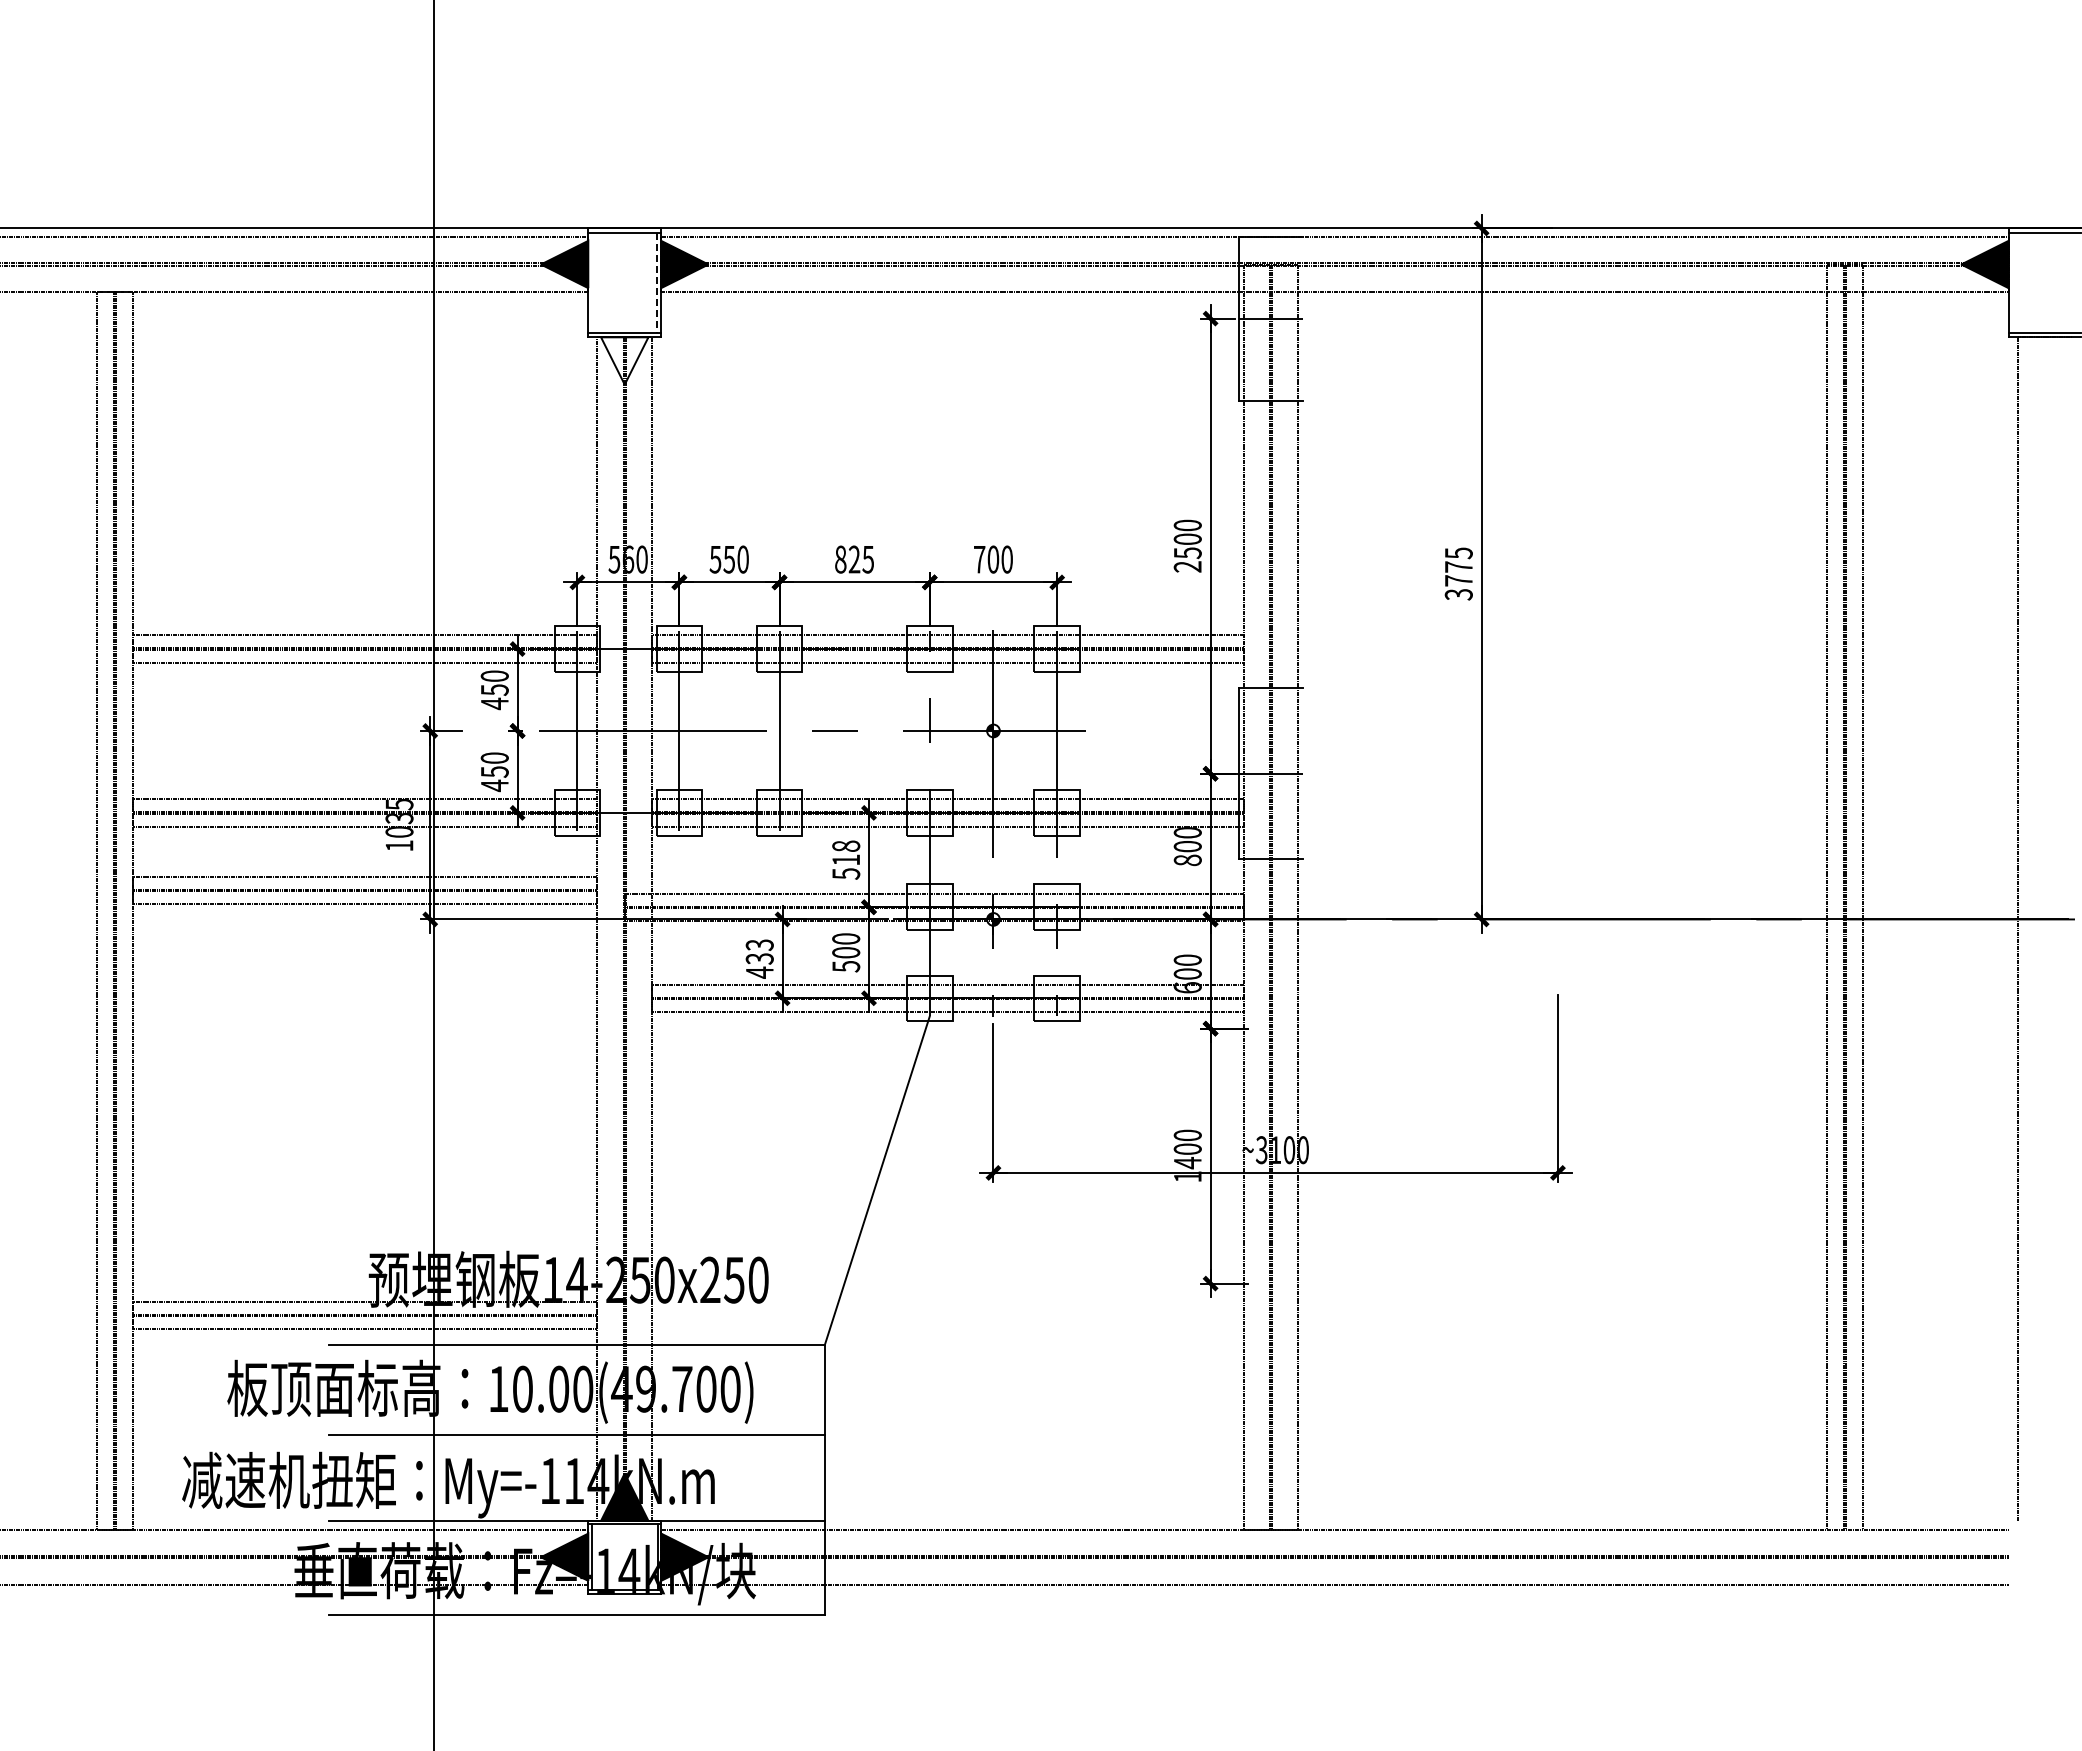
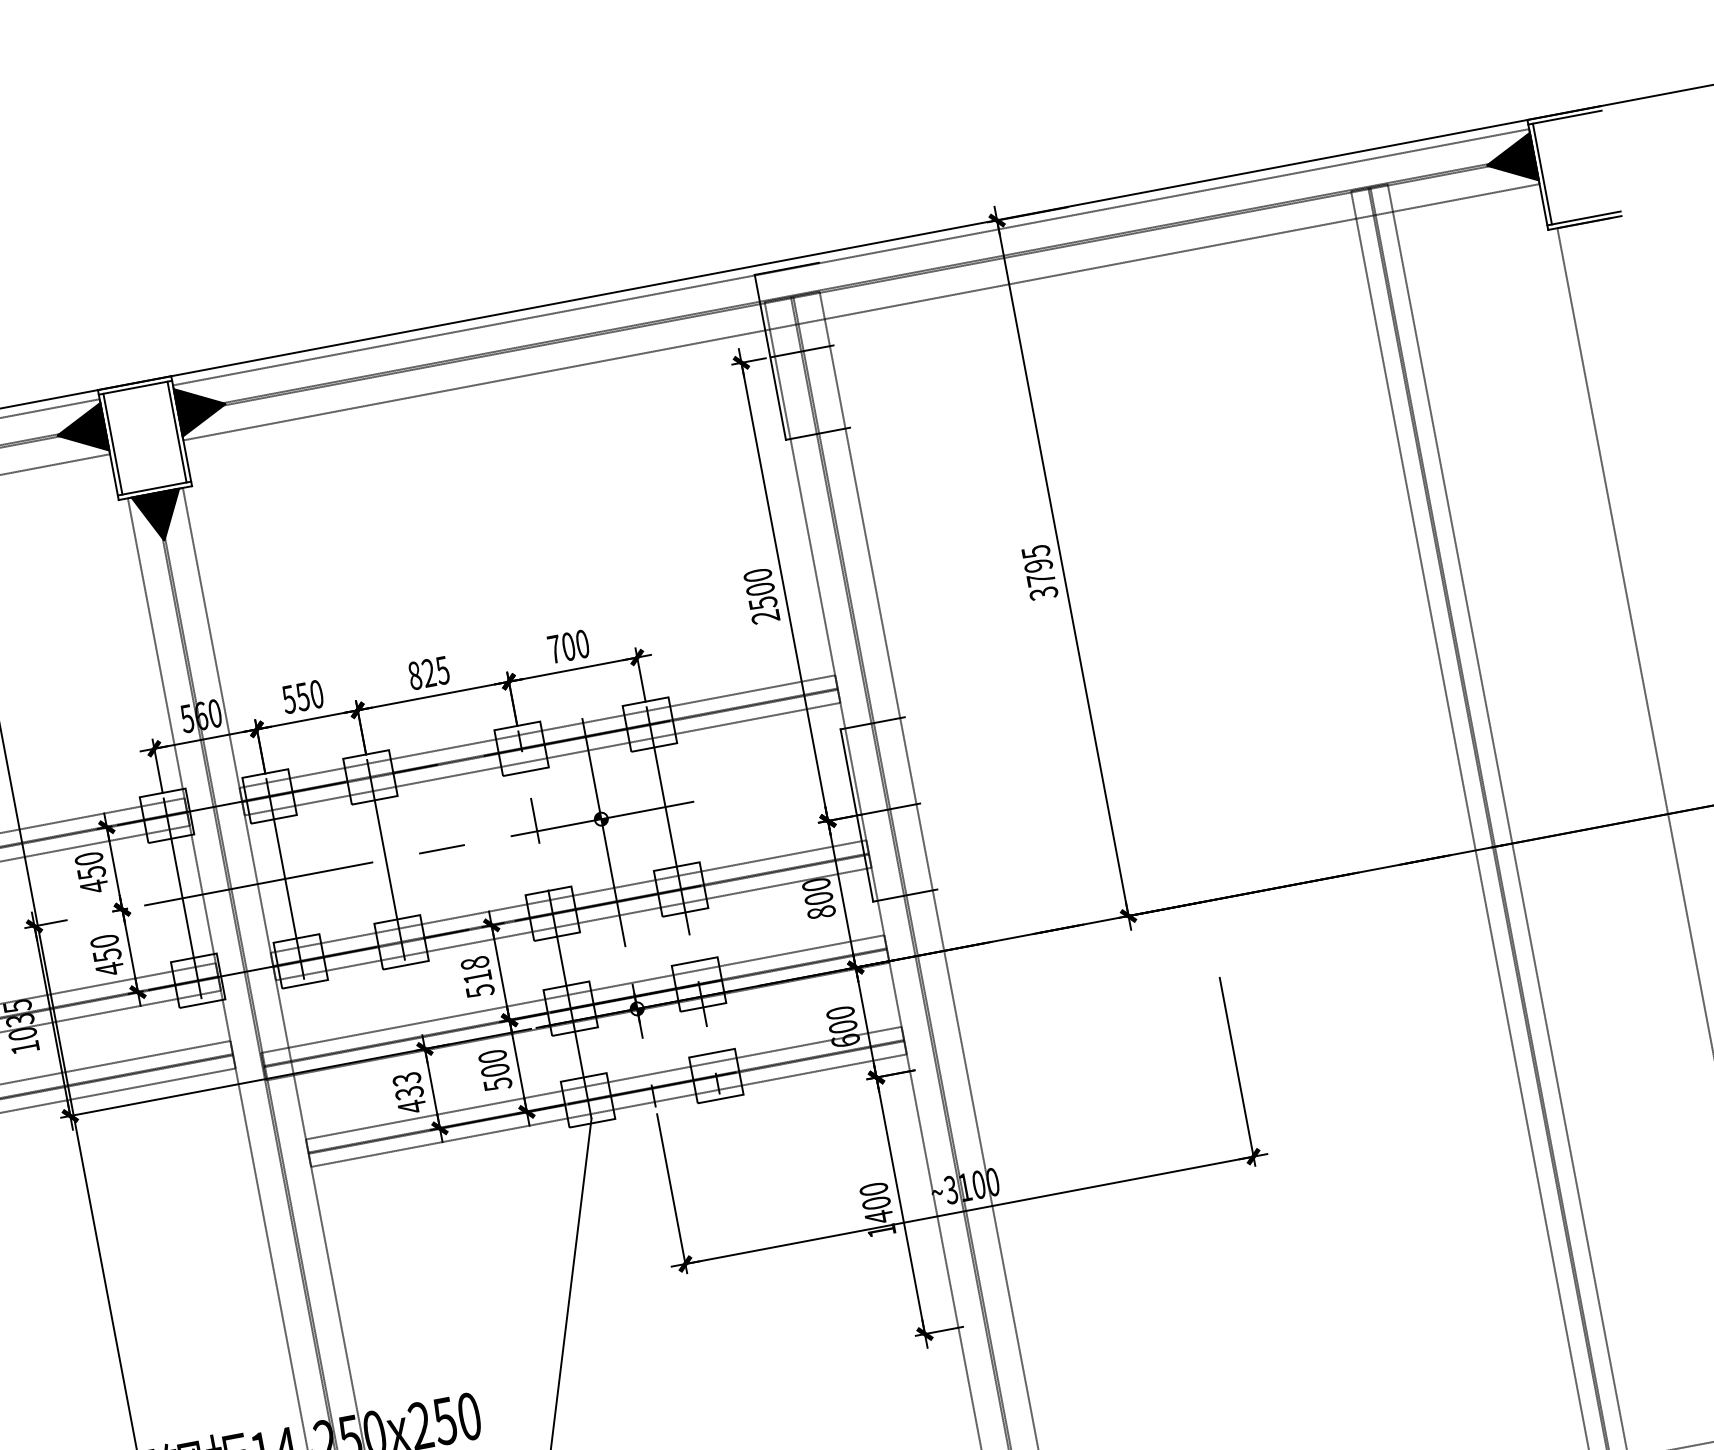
line: (592, 282) -> (112, 444), added
line: (2013, 282) -> (1542, 173), added
line: (656, 283) -> (177, 432), dashed -> solid
fill: (624, 360) -> (159, 516), added
text: (1458, 566) -> (1038, 565), 3775 -> 3795

